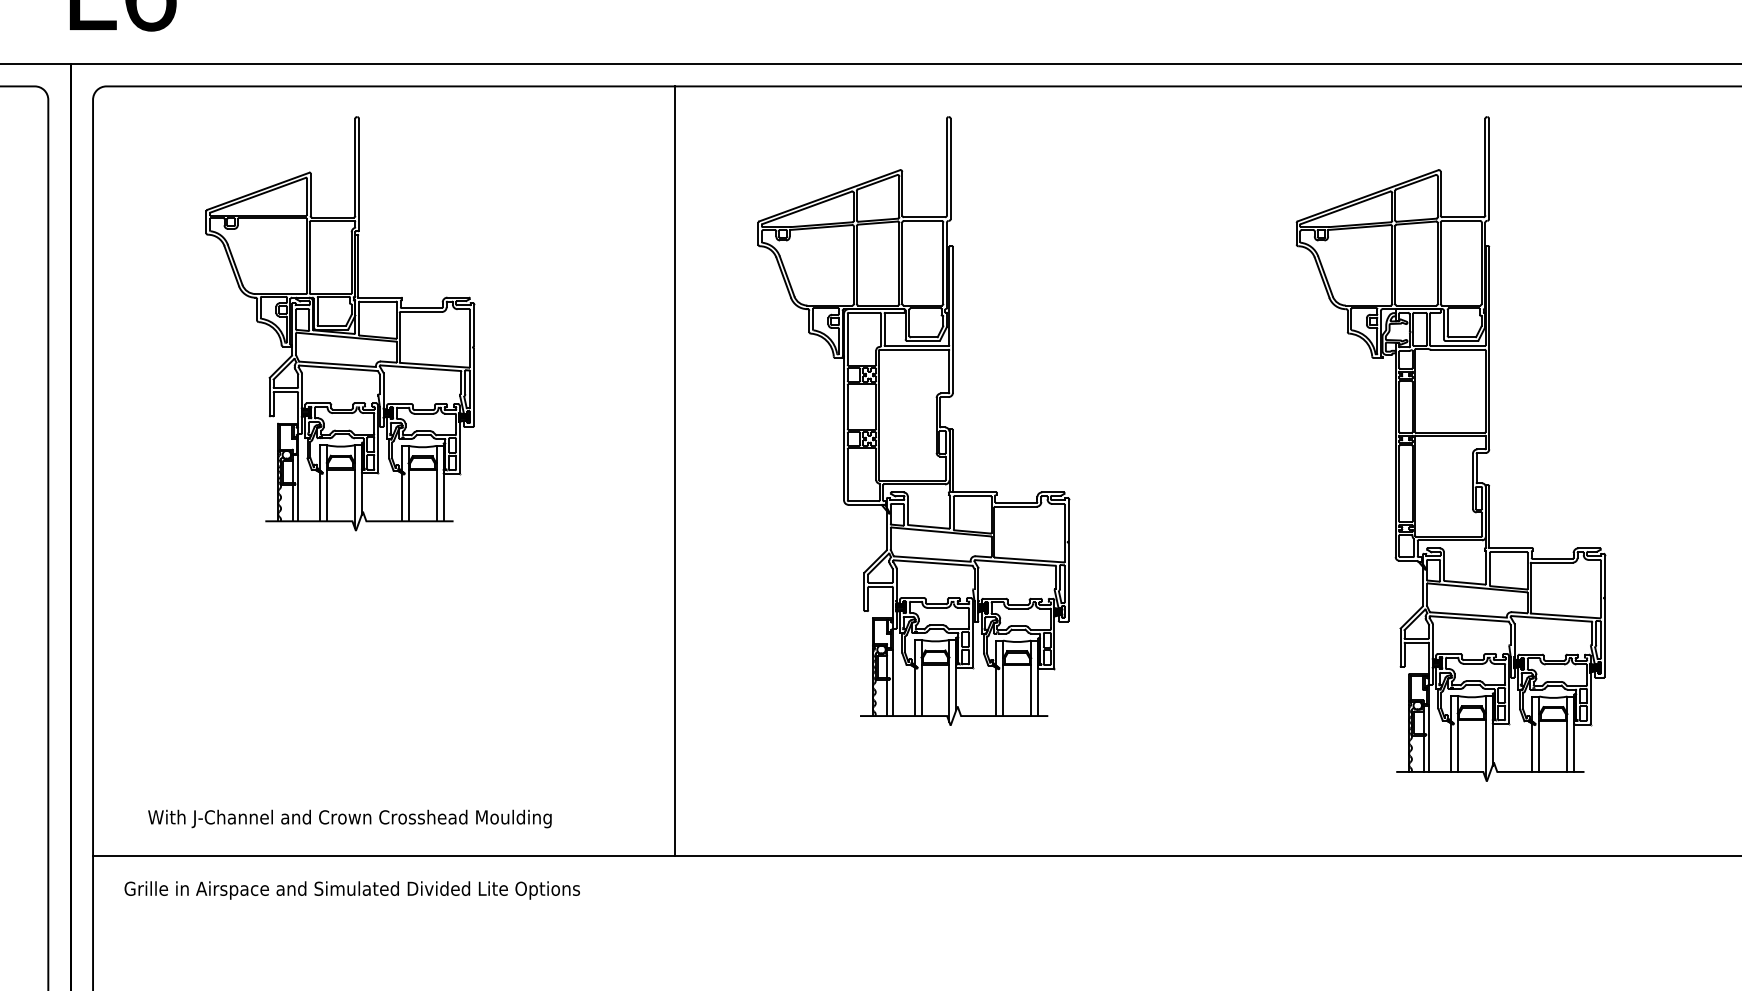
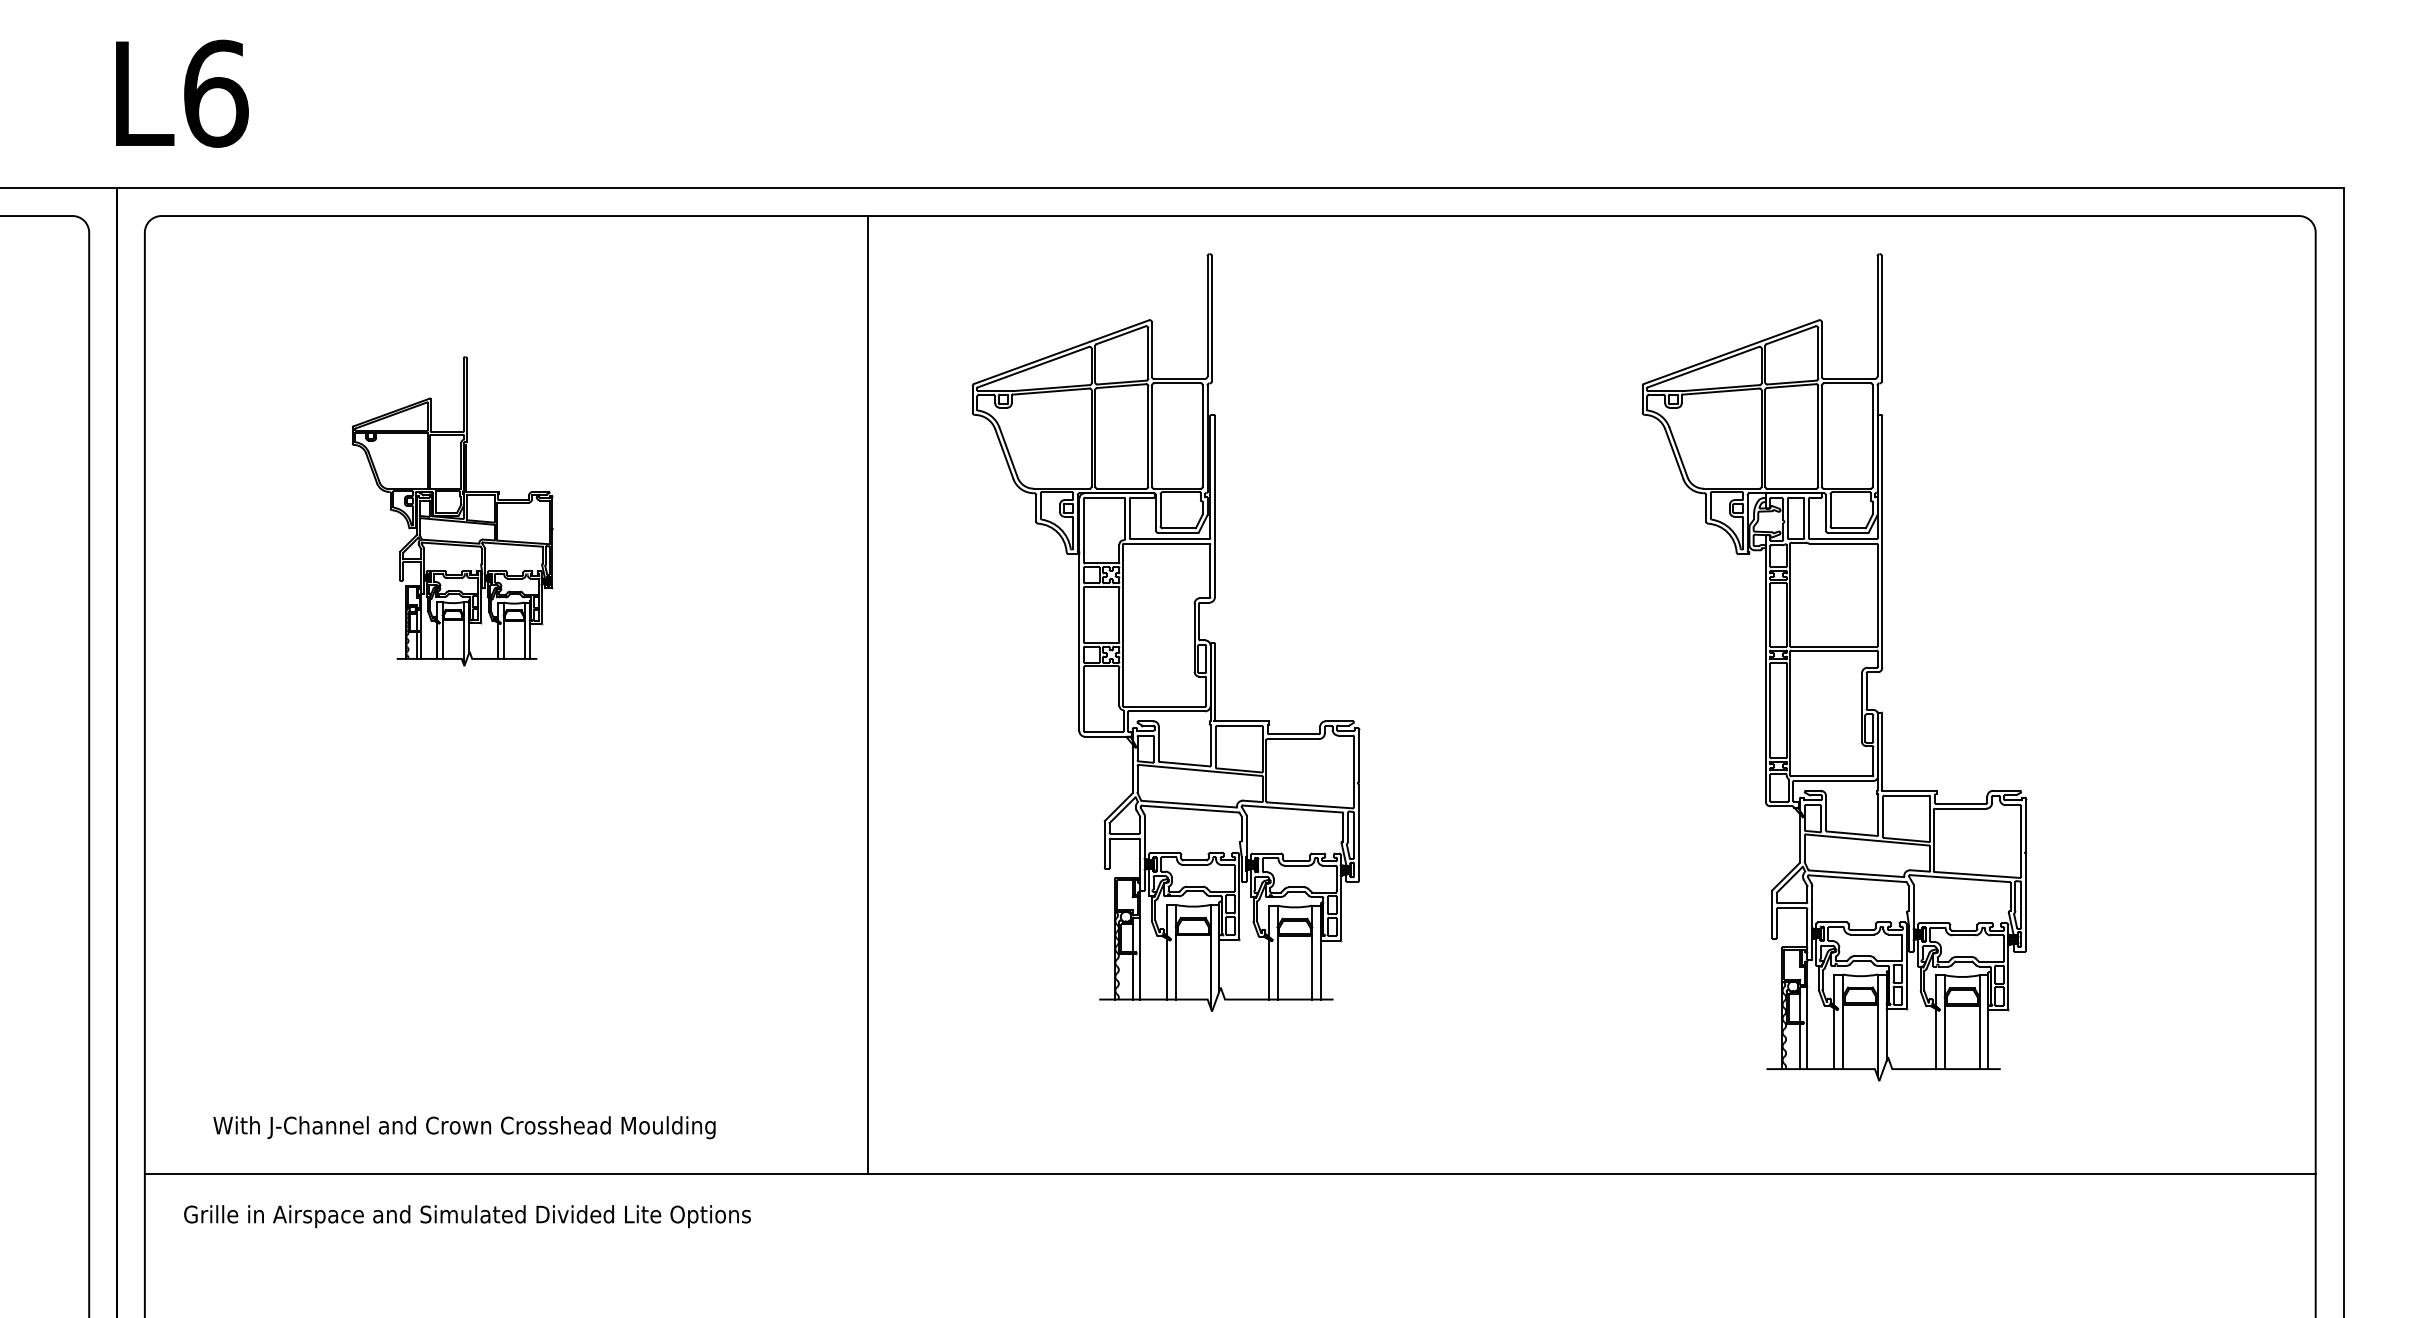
part: (340, 323) -> (452, 511), size x0.6

